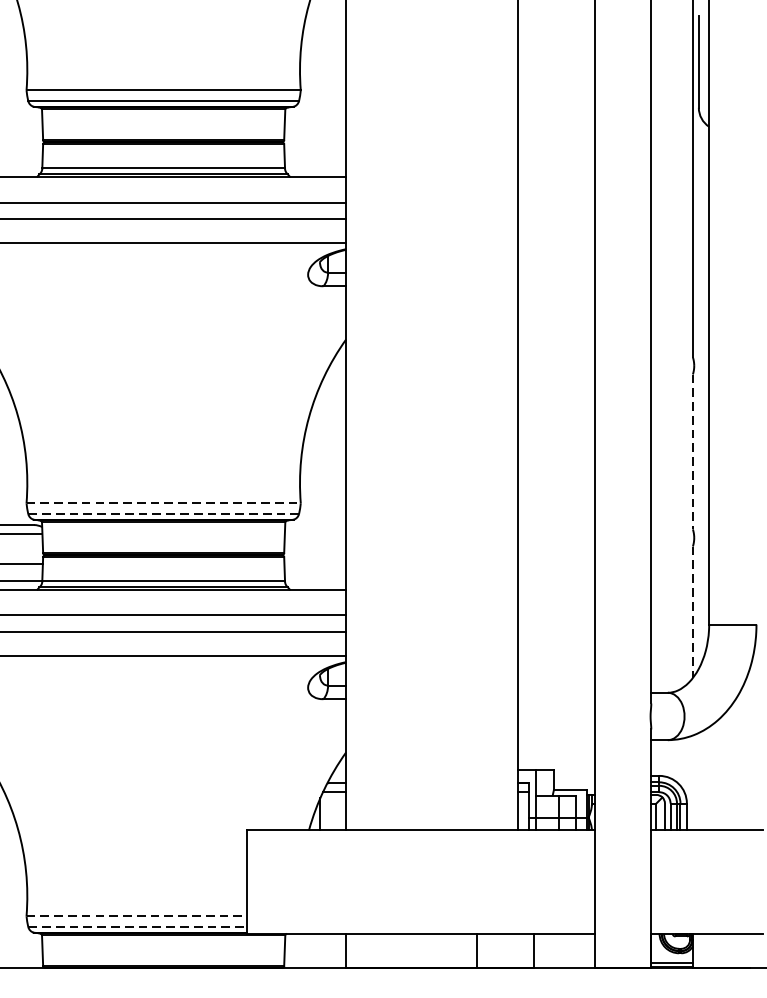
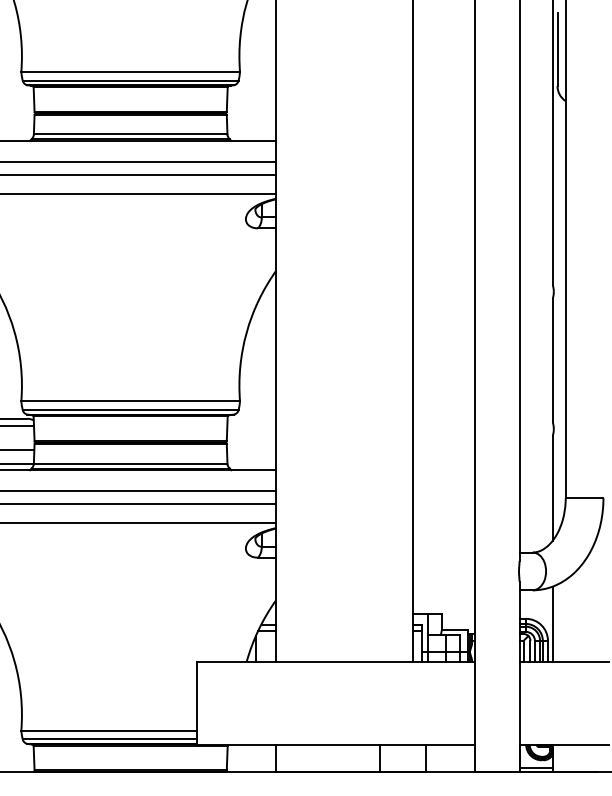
line: (692, 451) -> (552, 360), dashed -> solid
line: (164, 503) -> (131, 401), dashed -> solid
line: (164, 513) -> (131, 409), dashed -> solid
line: (692, 612) -> (552, 488), dashed -> solid
line: (692, 783) -> (552, 624), added
line: (137, 915) -> (109, 730), dashed -> solid
line: (138, 927) -> (110, 739), dashed -> solid

